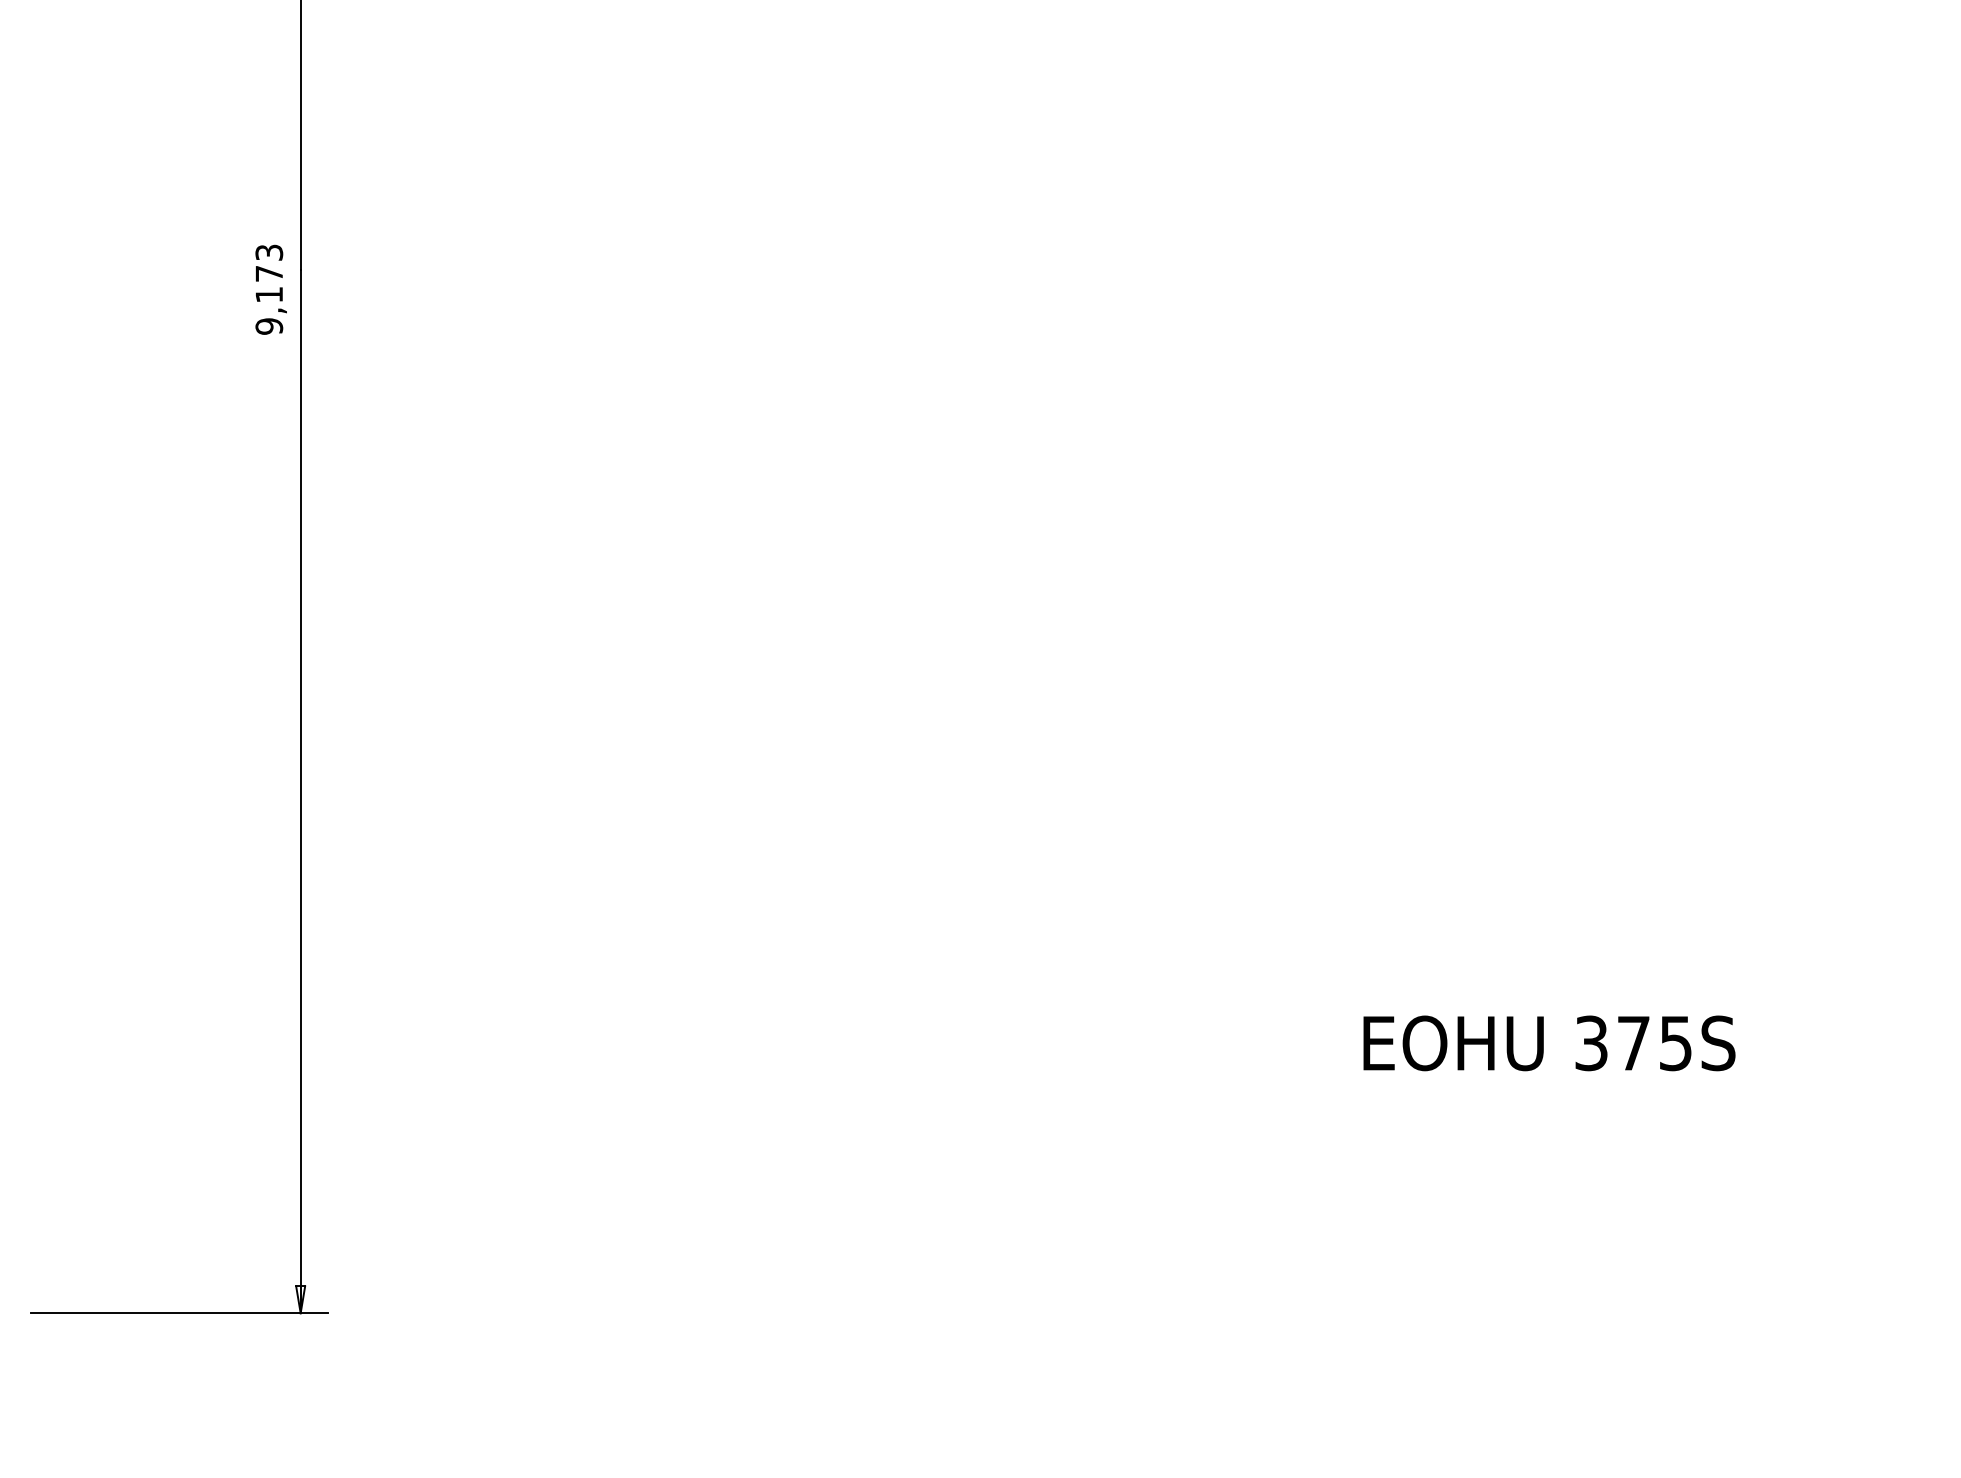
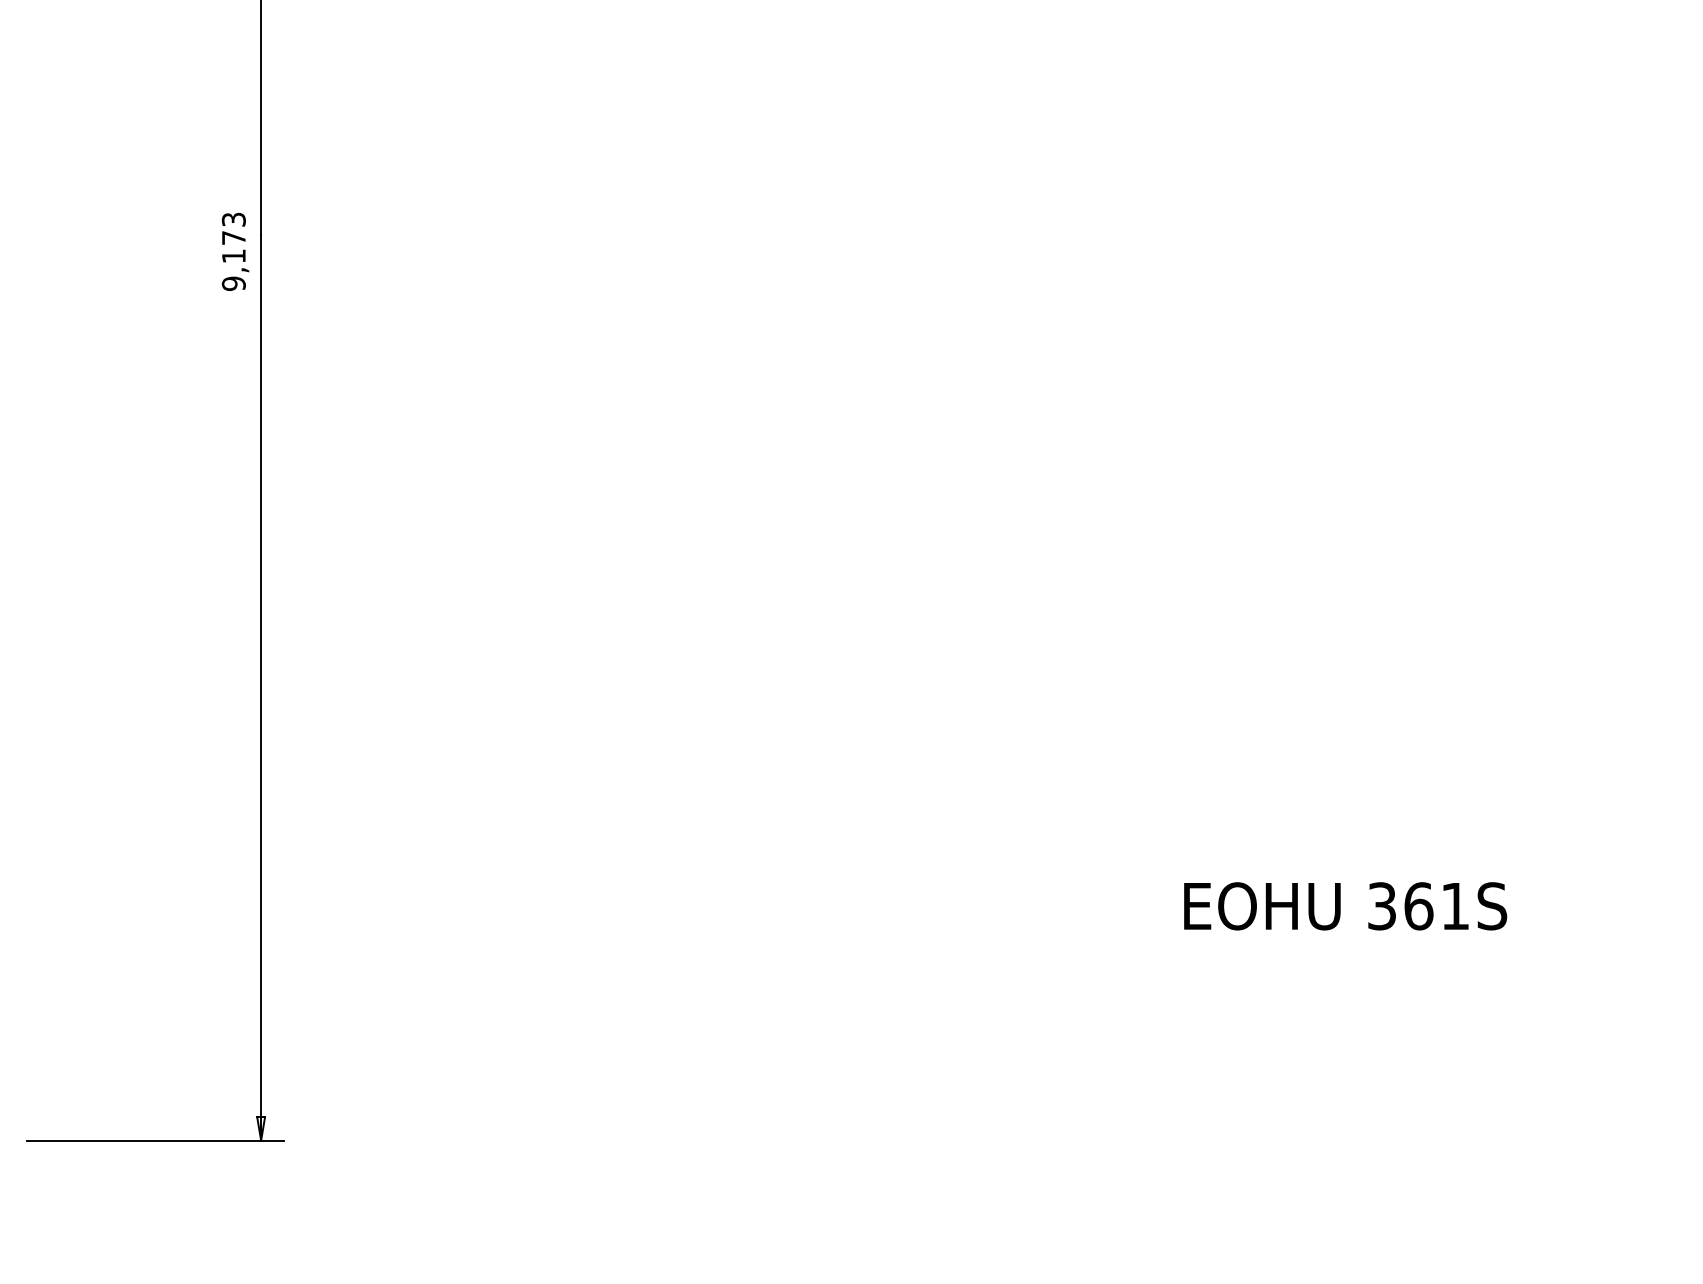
text: (1654, 1043) -> (1436, 906), 375S -> 361S

